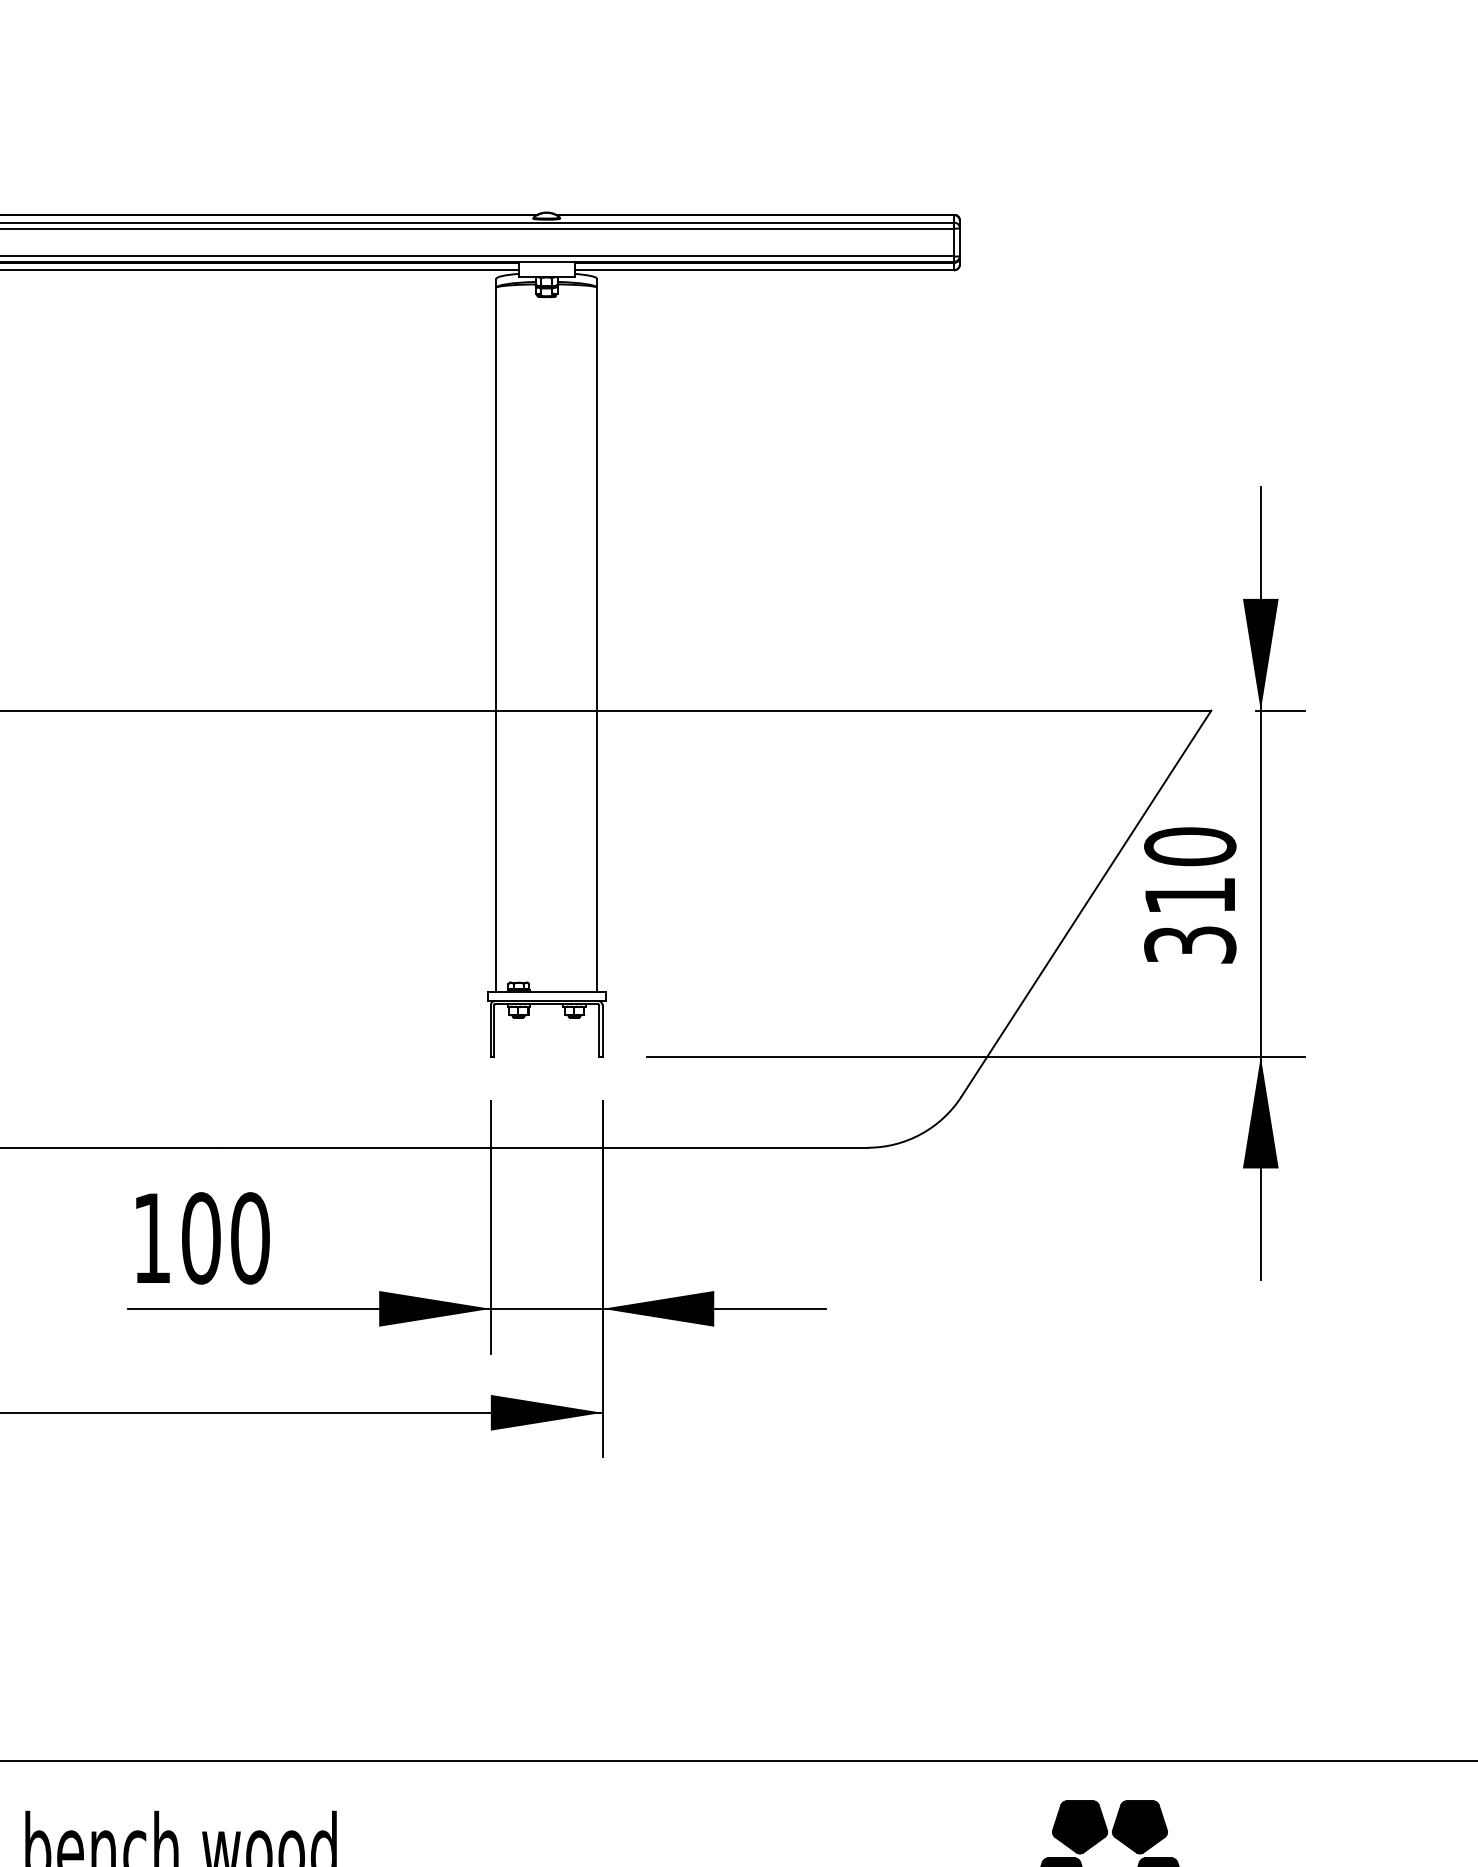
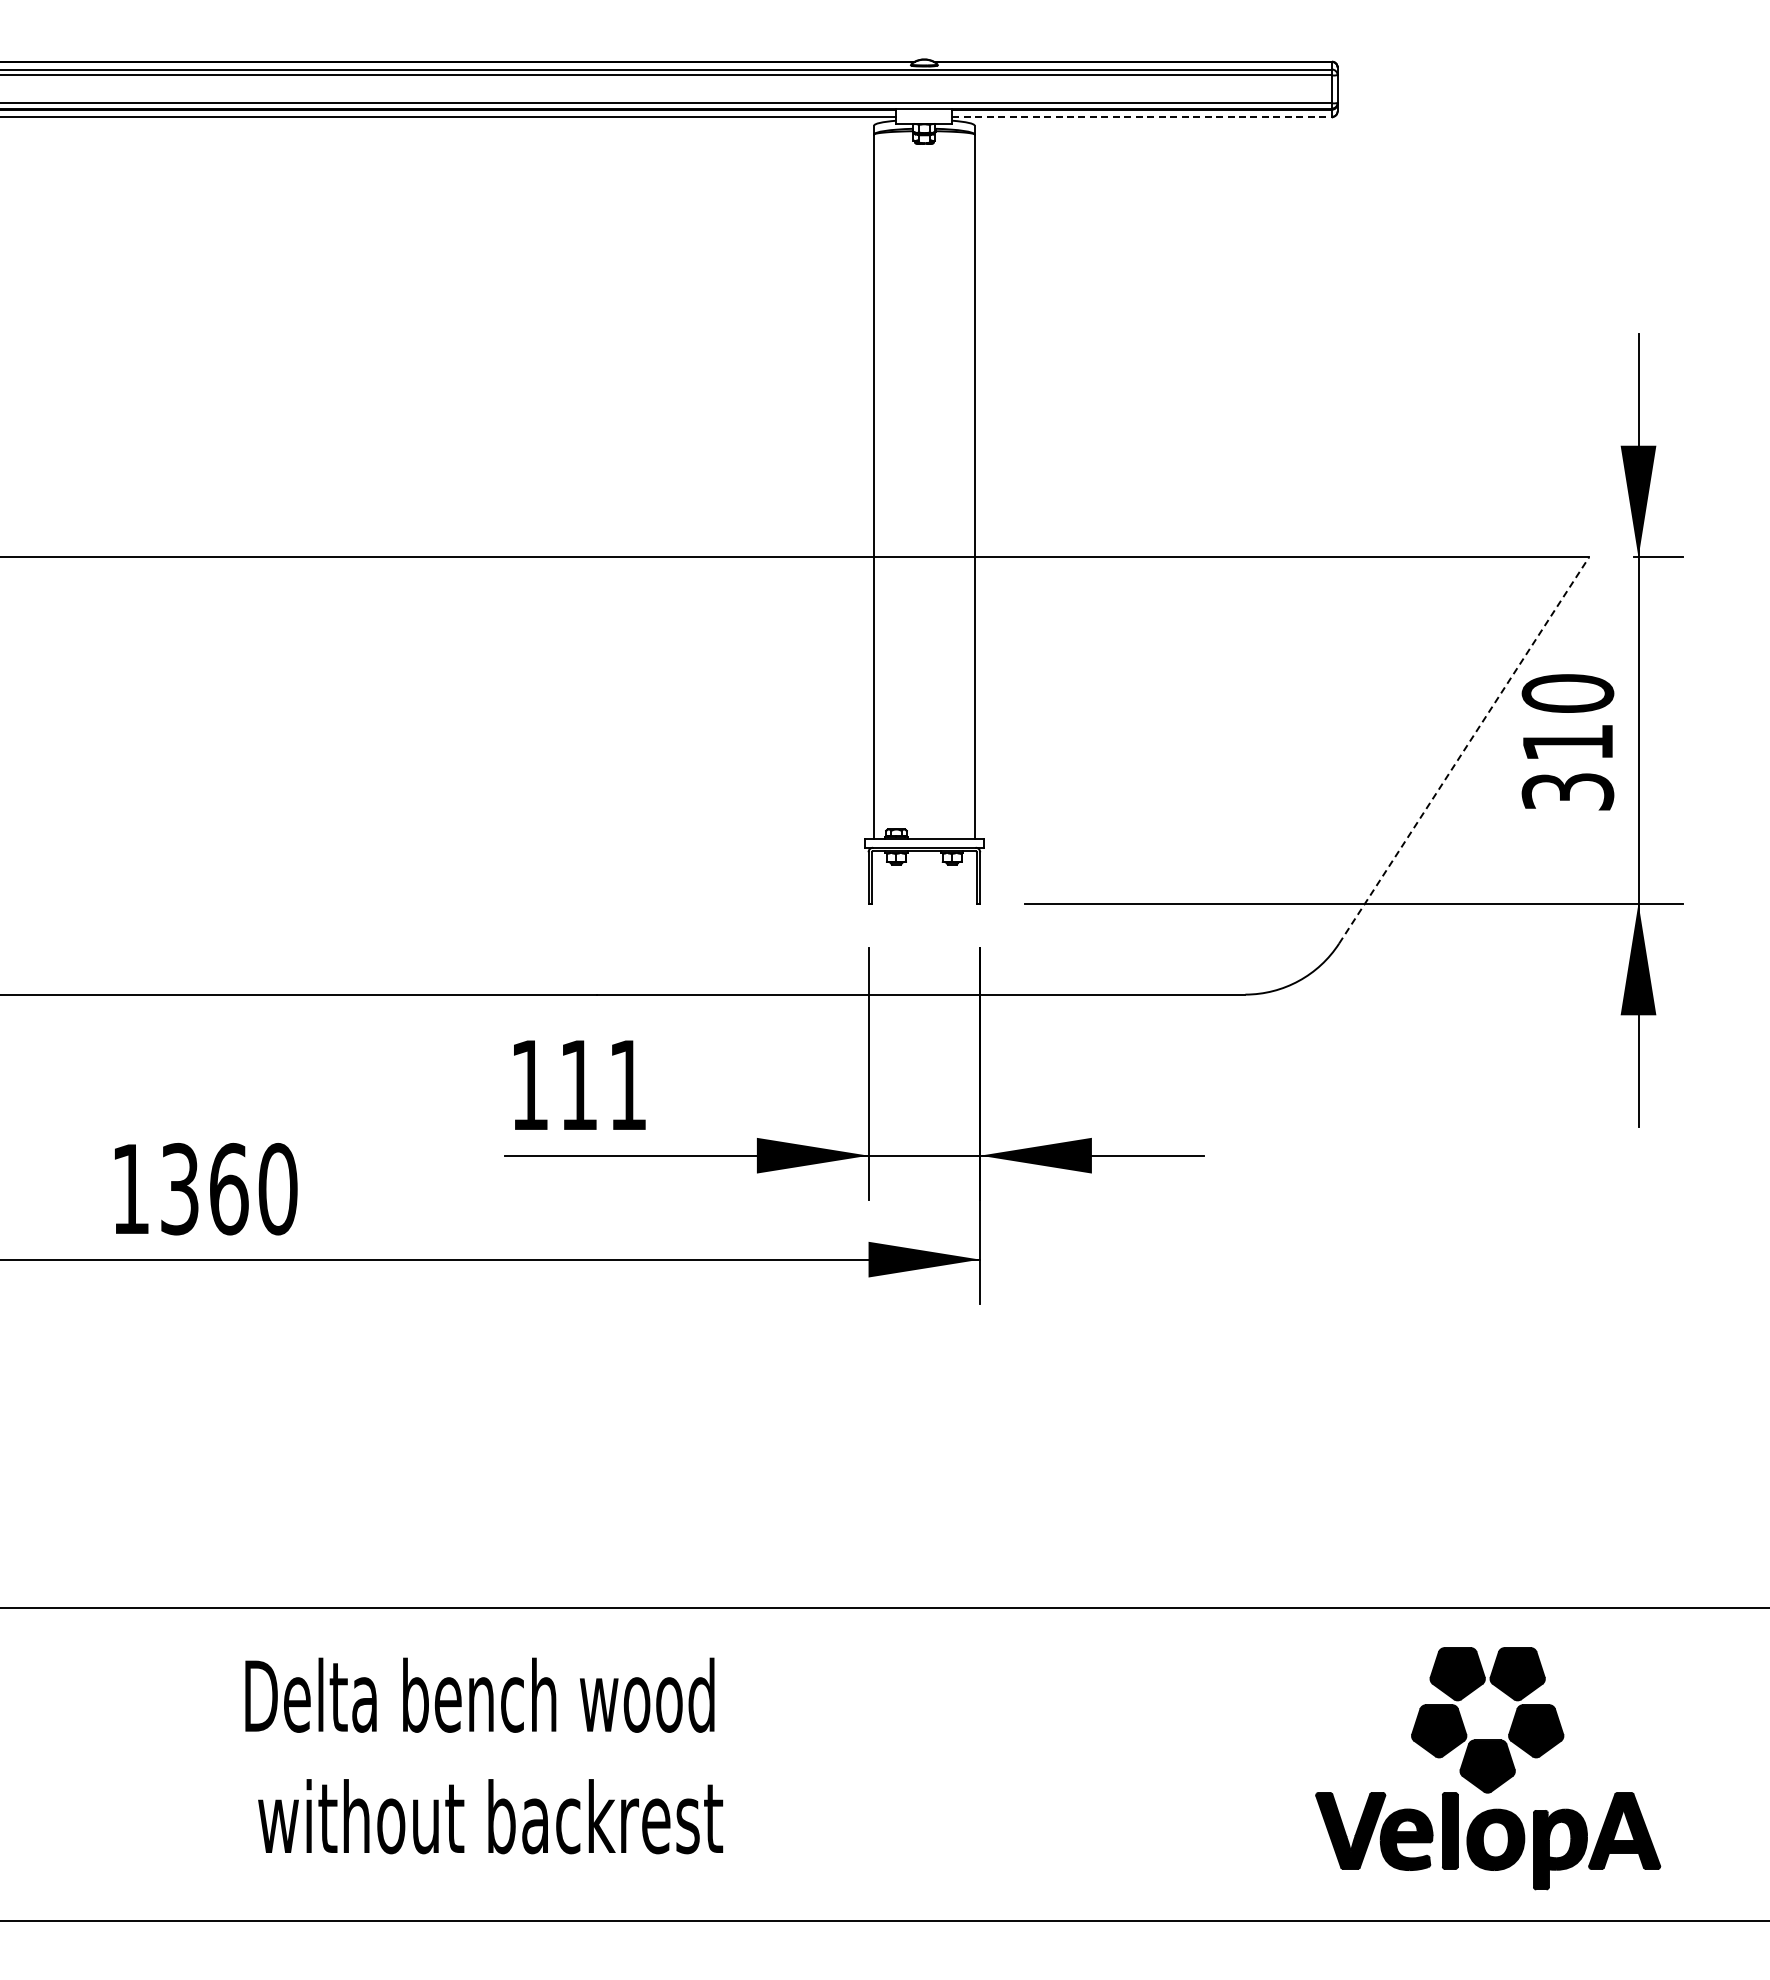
line: (764, 270) -> (1142, 117), solid -> dashed
line: (1086, 903) -> (1464, 750), solid -> dashed
text: (225, 1238) -> (603, 1085), 100 -> 111

